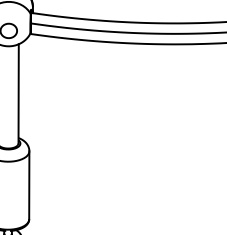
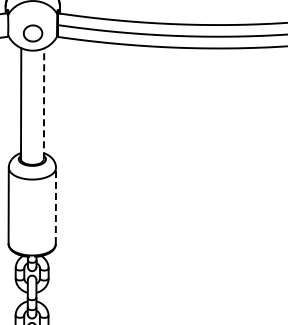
line: (19, 93) -> (44, 103), solid -> dashed
line: (28, 185) -> (55, 206), solid -> dashed

